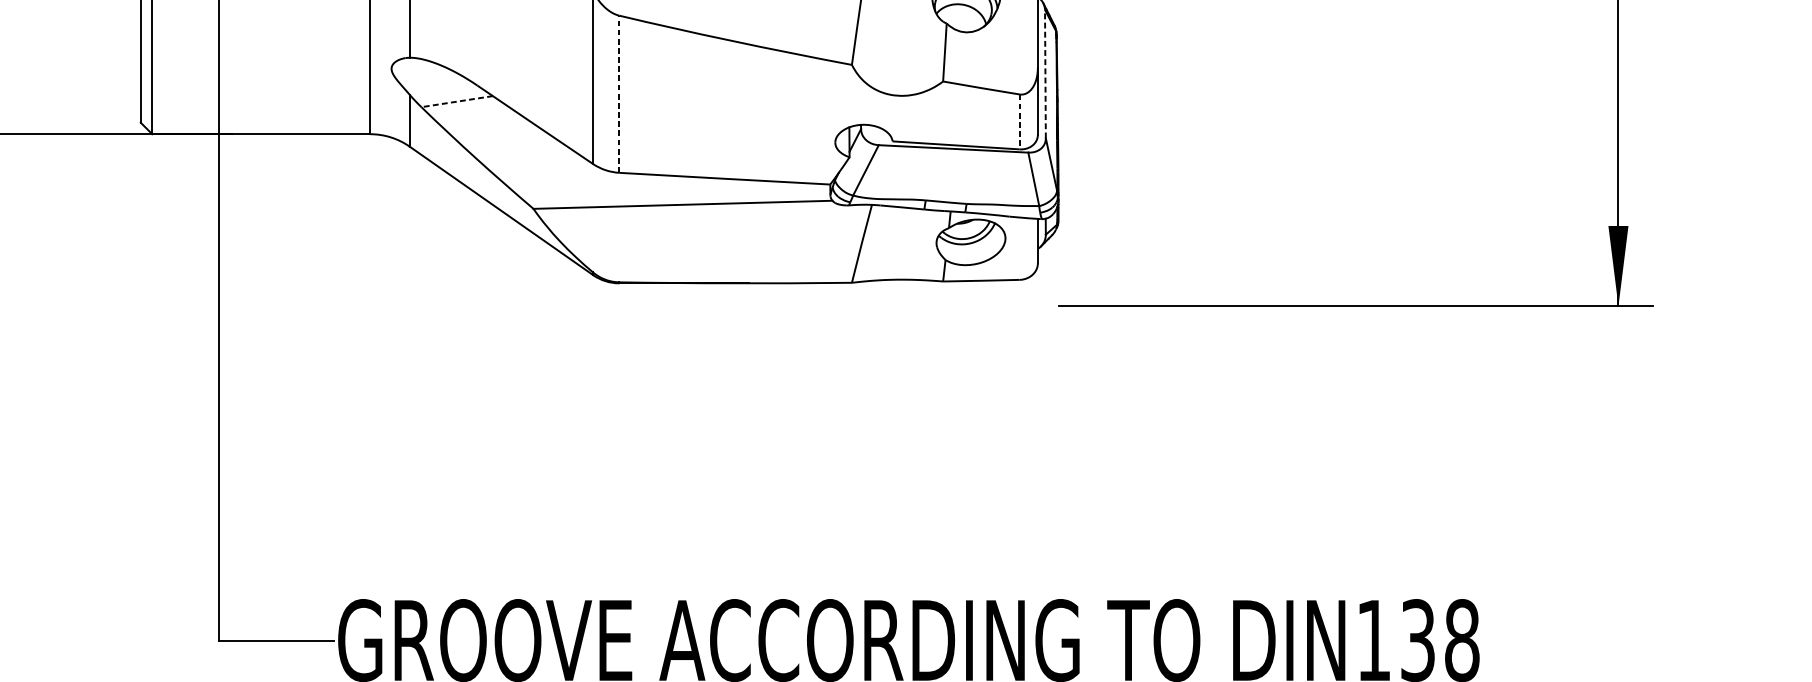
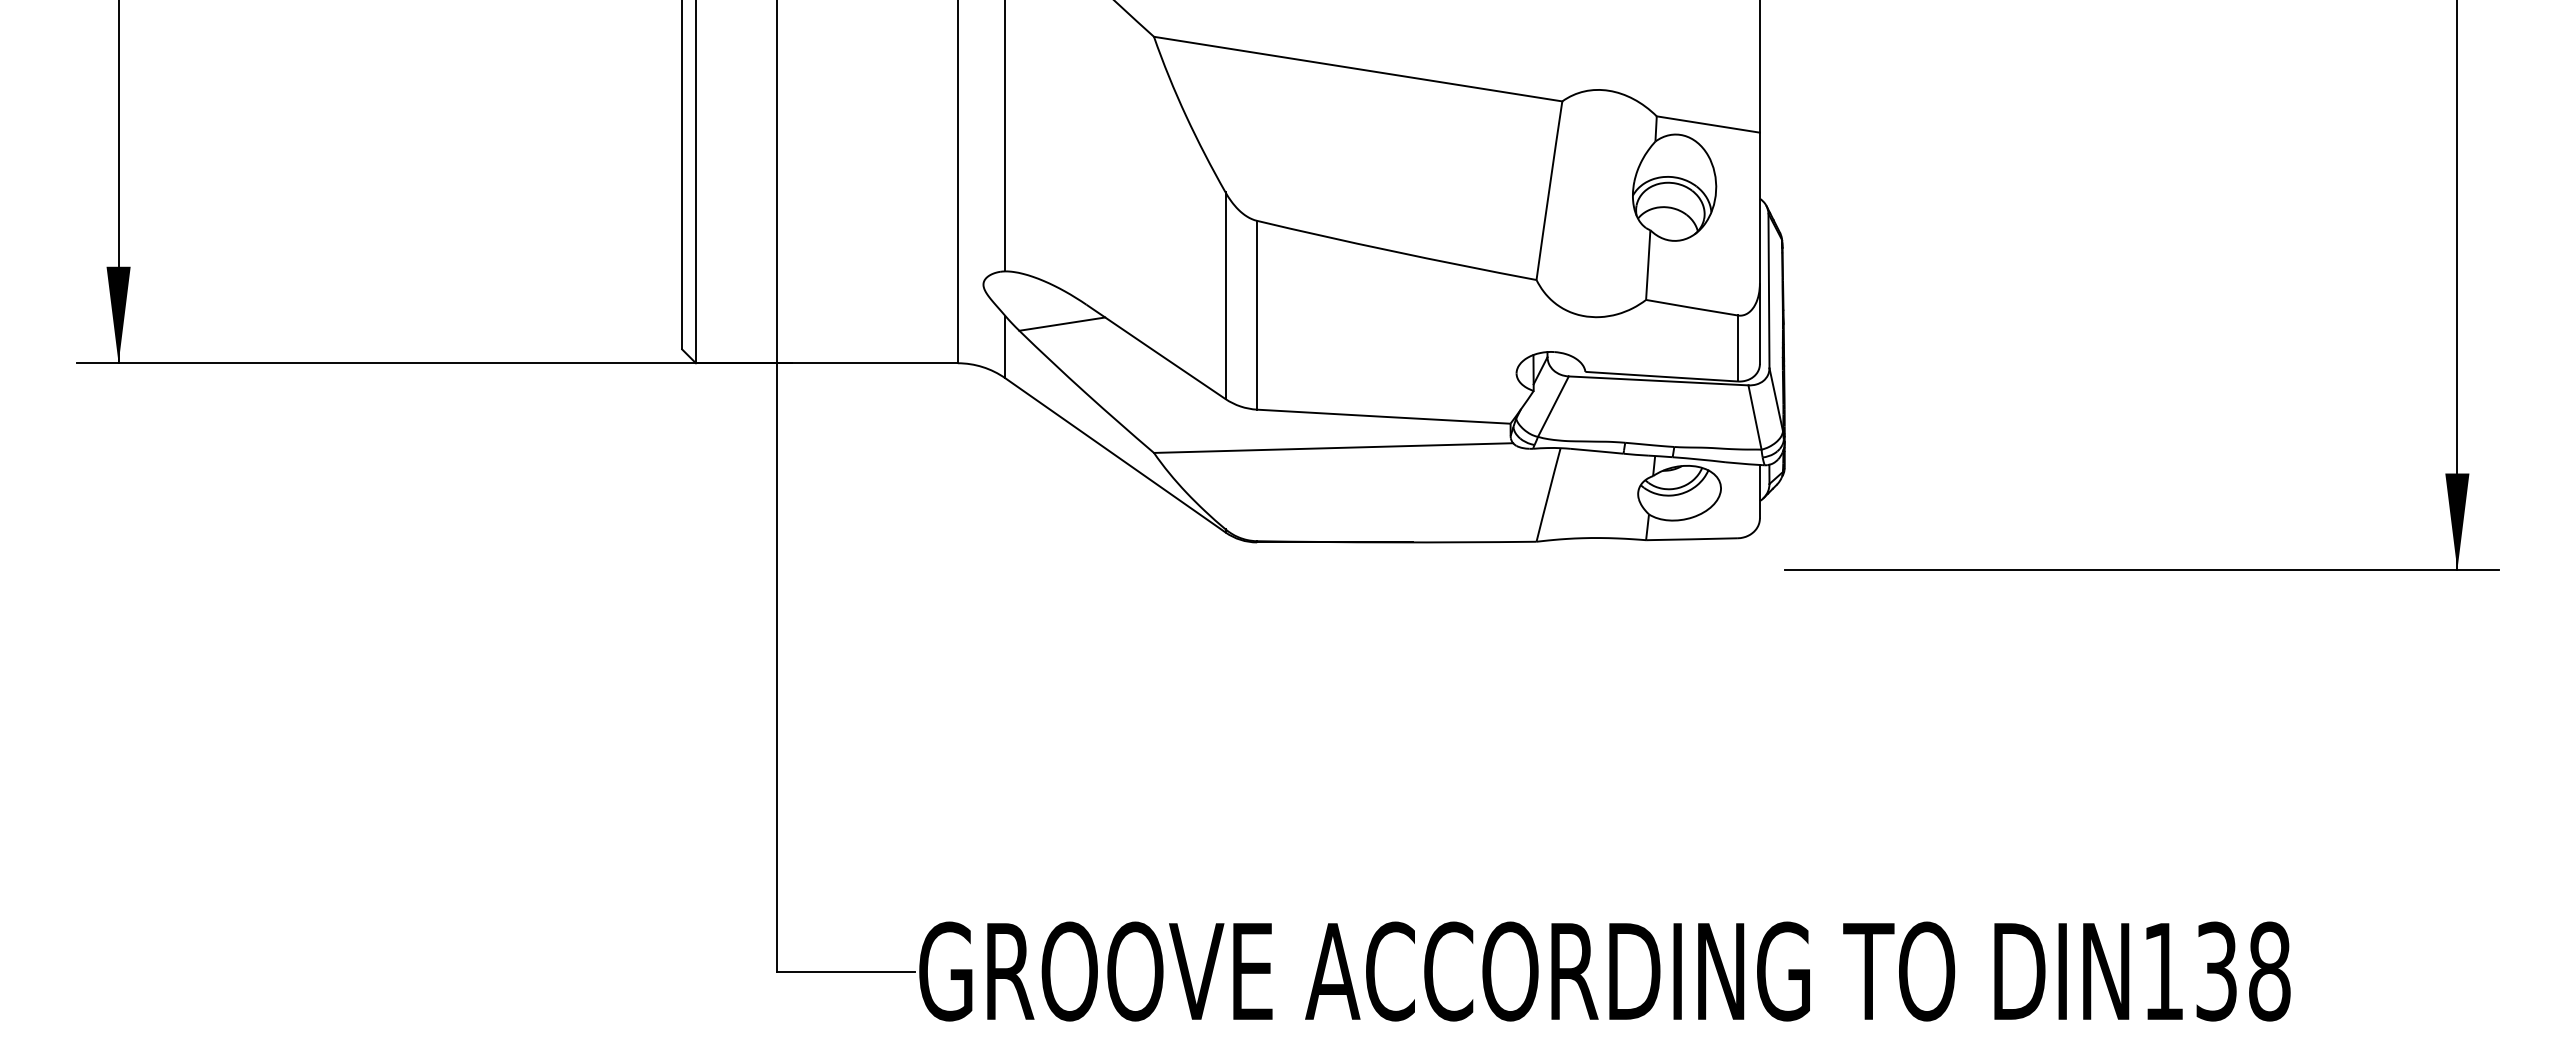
line: (1045, 73) -> (1768, 290), dashed -> solid
line: (619, 93) -> (1257, 314), dashed -> solid
line: (456, 101) -> (1061, 324), dashed -> solid
line: (1019, 121) -> (1737, 348), dashed -> solid

